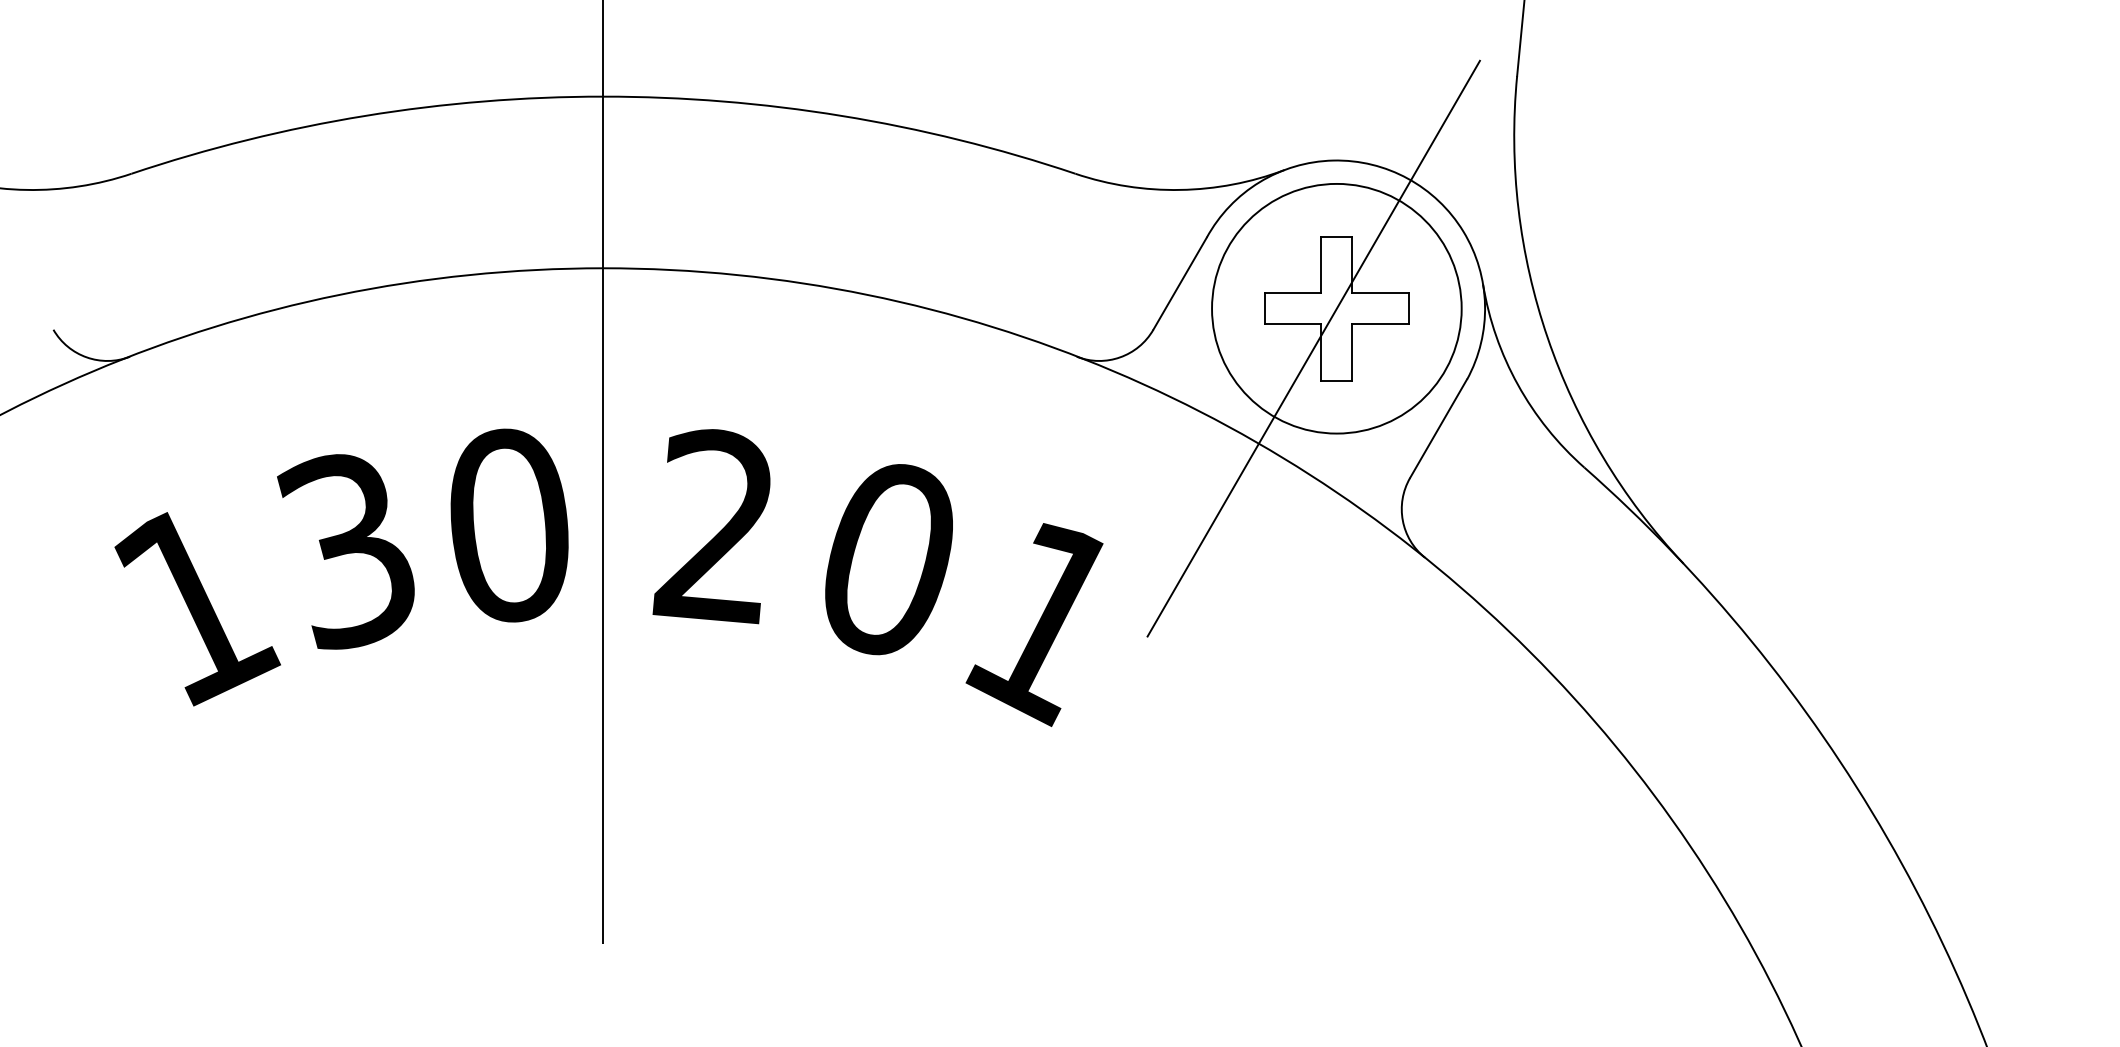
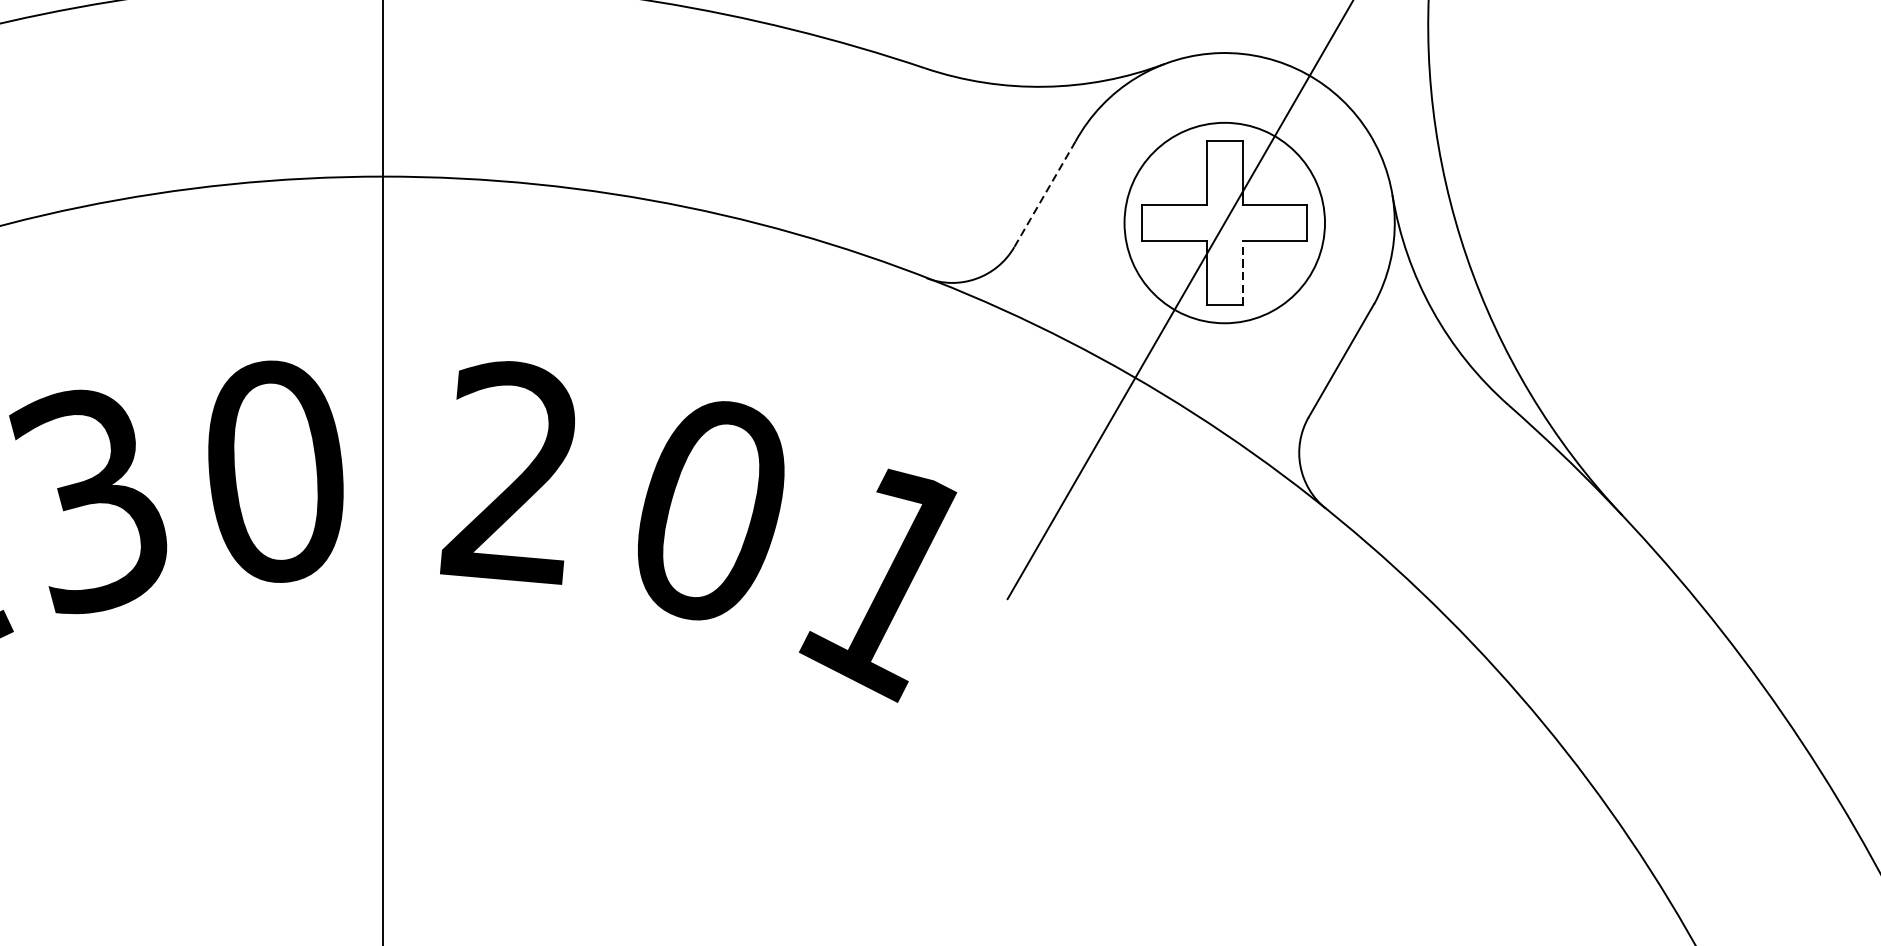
line: (1179, 284) -> (1044, 195), solid -> dashed
circle: (1336, 308) -> (1224, 222), size x0.7
line: (1352, 351) -> (1242, 272), solid -> dashed

